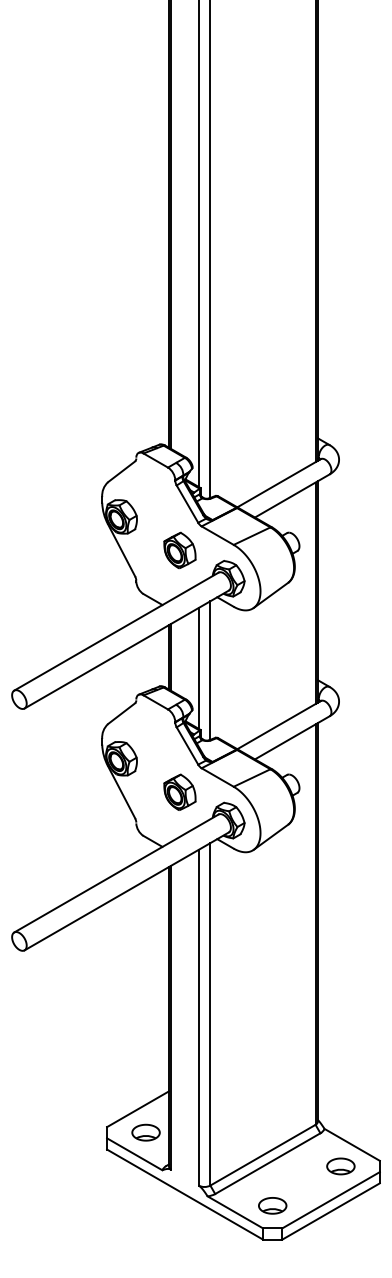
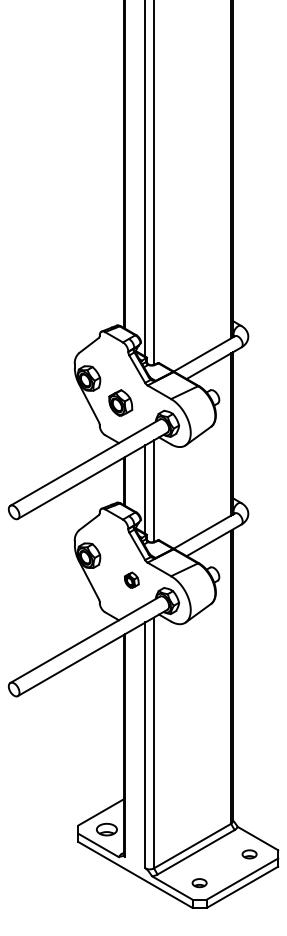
part: (179, 549) -> (120, 402), moved
part: (179, 792) -> (131, 580), size x0.6
part: (340, 1166) -> (249, 854), size x0.7
part: (272, 1204) -> (199, 882), size x0.7

